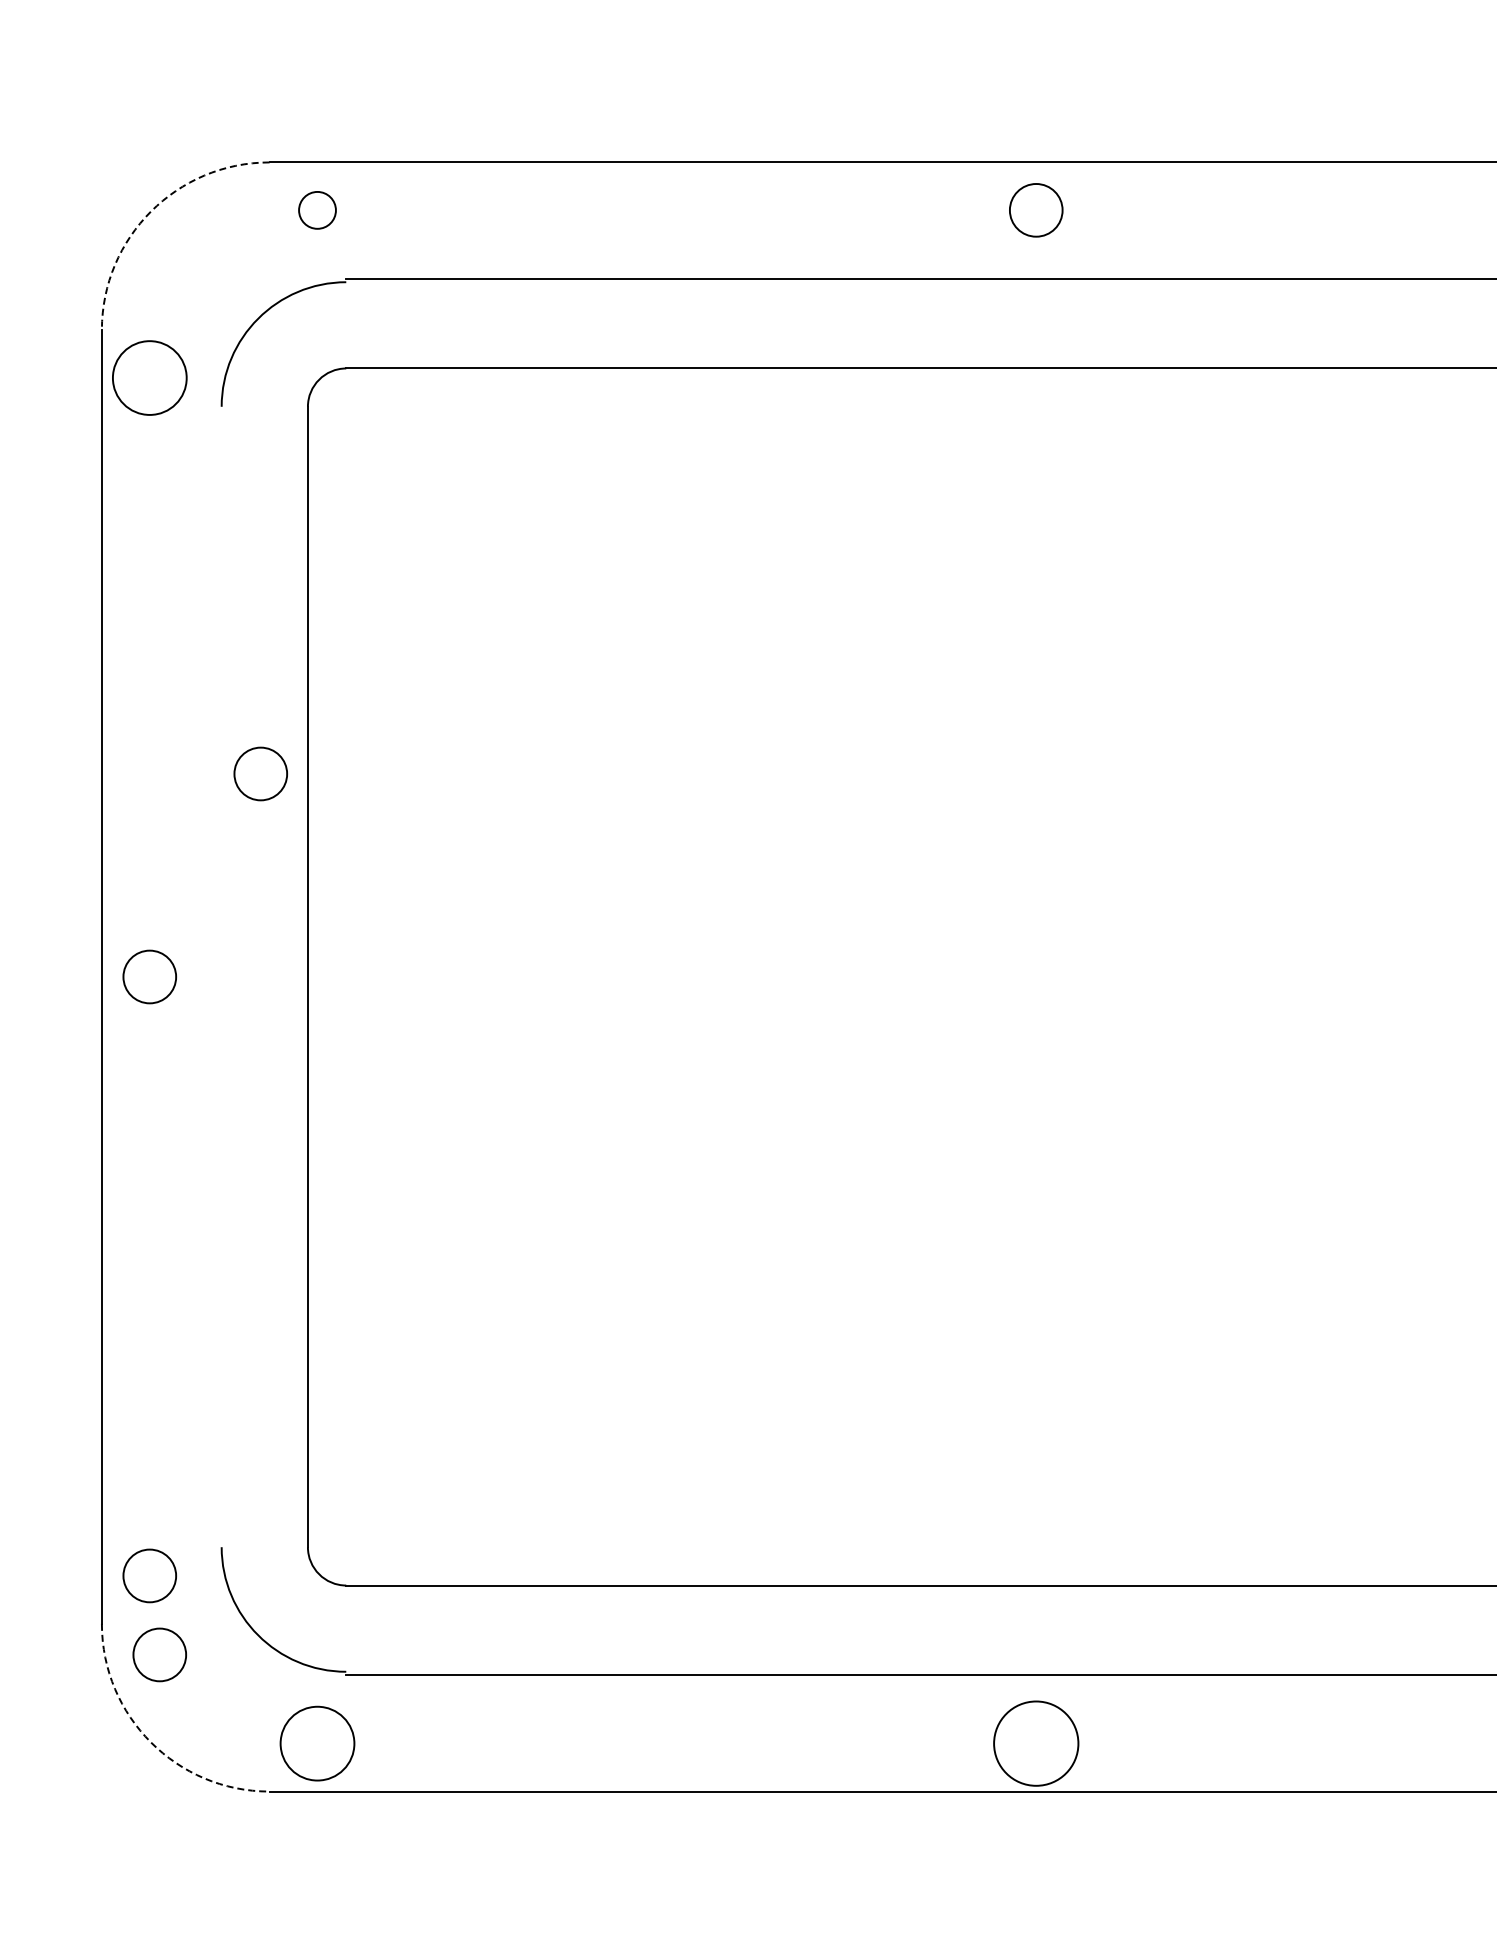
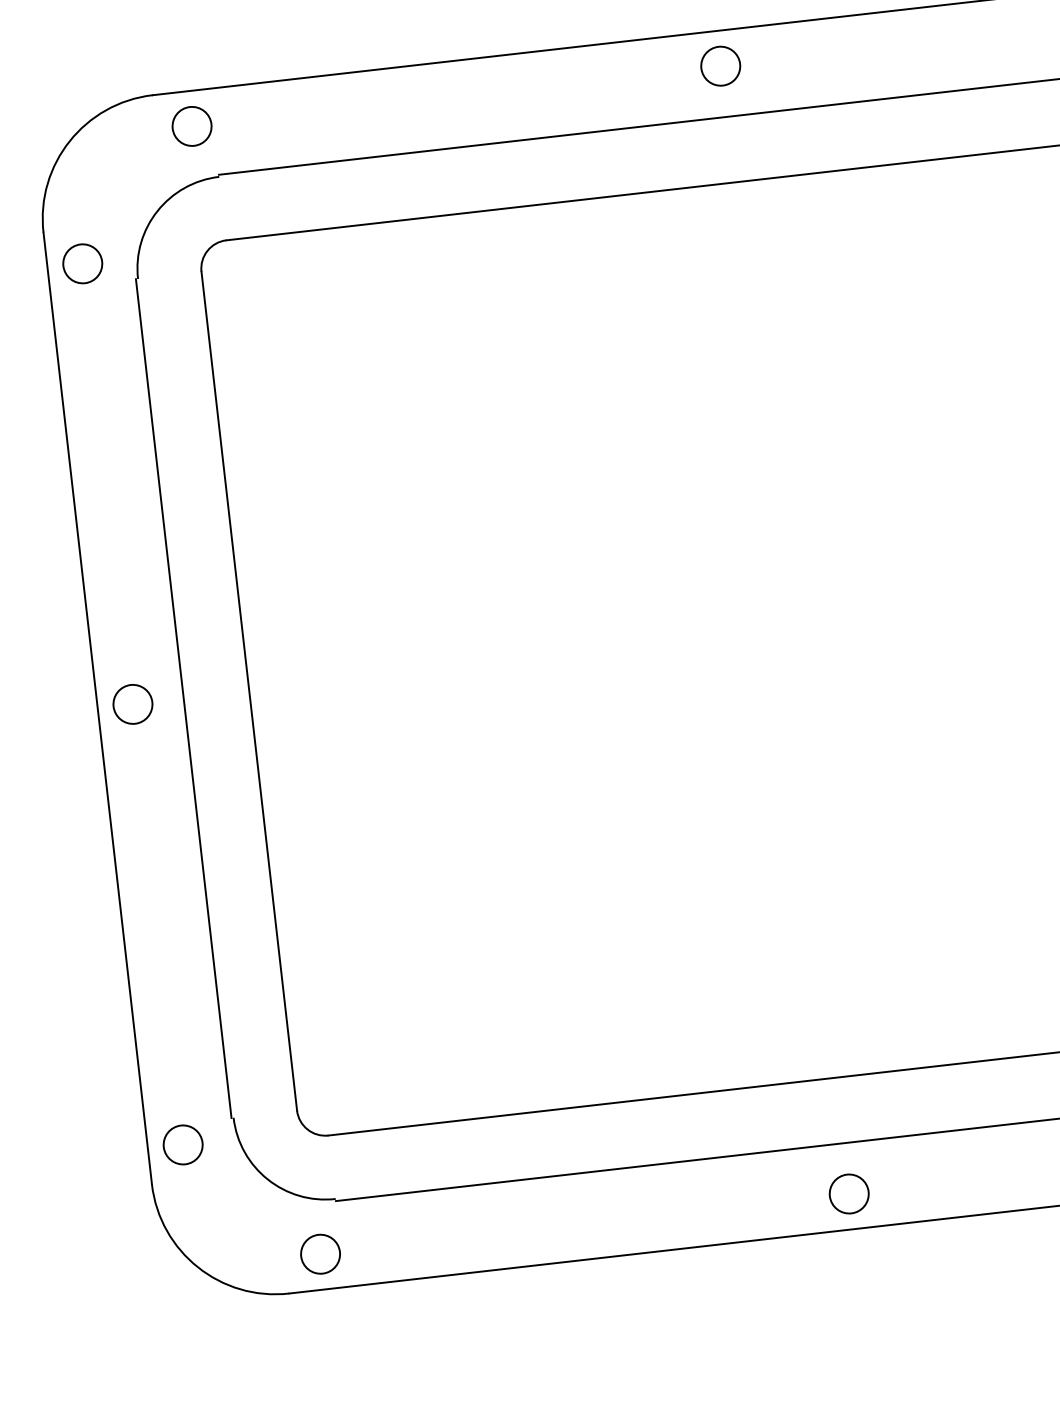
circle: (317, 210) -> (192, 126), size x1.43
arc: (151, 211) -> (70, 141), dashed -> solid
circle: (149, 377) -> (82, 263), size x0.71
circle: (260, 773) -> (197, 545), removed
line: (218, 976) -> (183, 698), added
circle: (159, 1654) -> (196, 1201), removed
arc: (151, 1742) -> (198, 1267), dashed -> solid
circle: (317, 1743) -> (320, 1254), size x0.71
circle: (1035, 1743) -> (848, 1193), size x0.62

